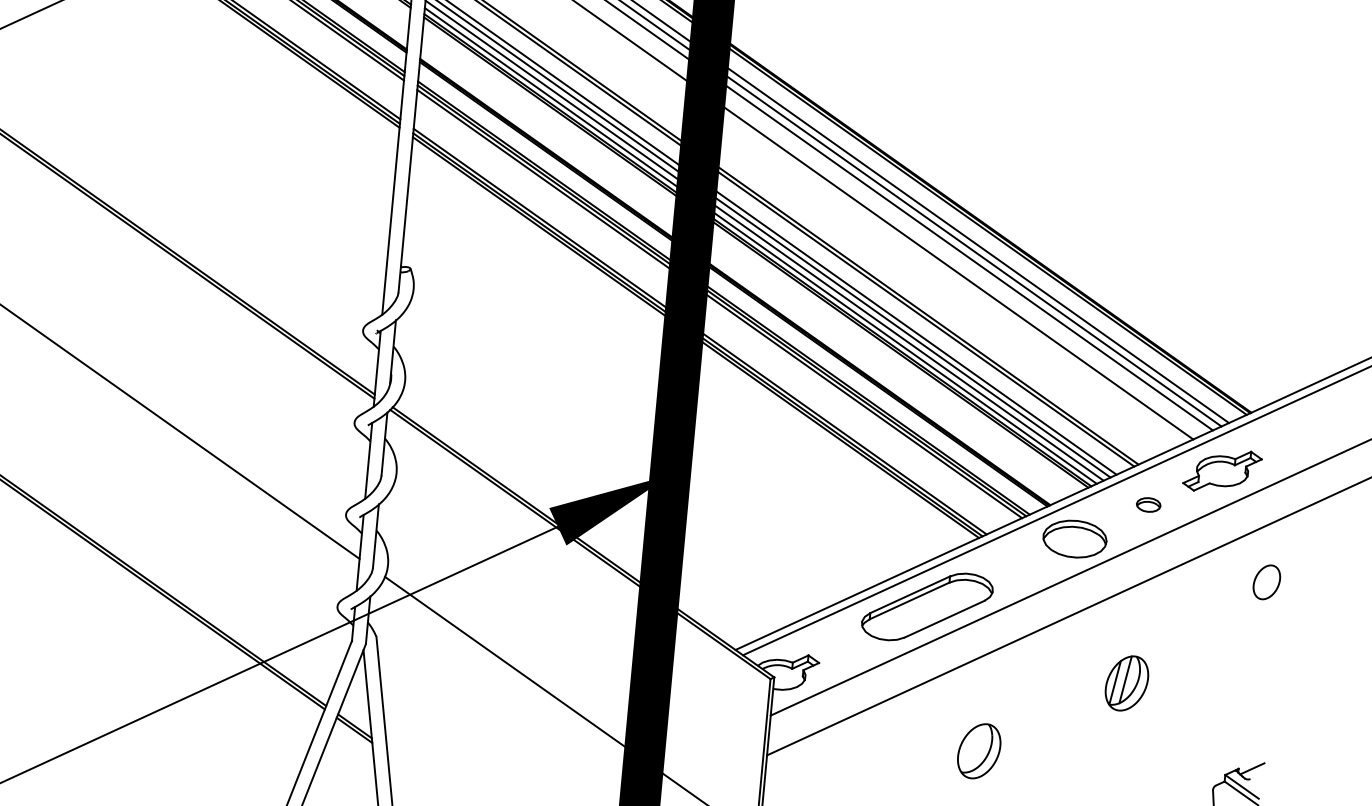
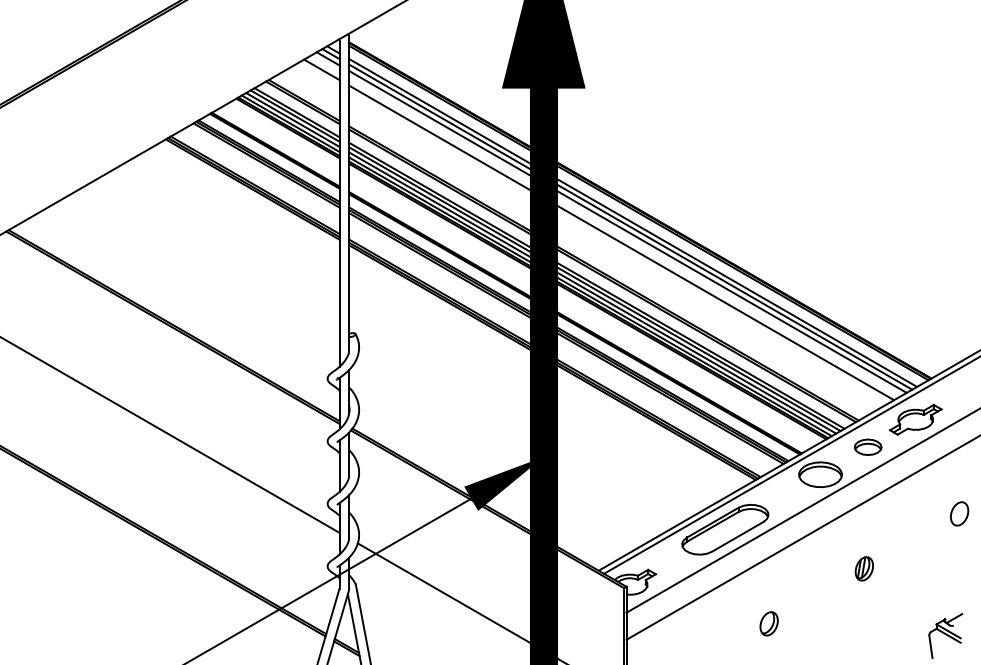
part: (1147, 503) -> (867, 446), size x1.67
part: (1266, 581) -> (959, 513), moved
part: (1125, 682) -> (863, 568), size x0.62
part: (978, 750) -> (768, 623), size x0.62

